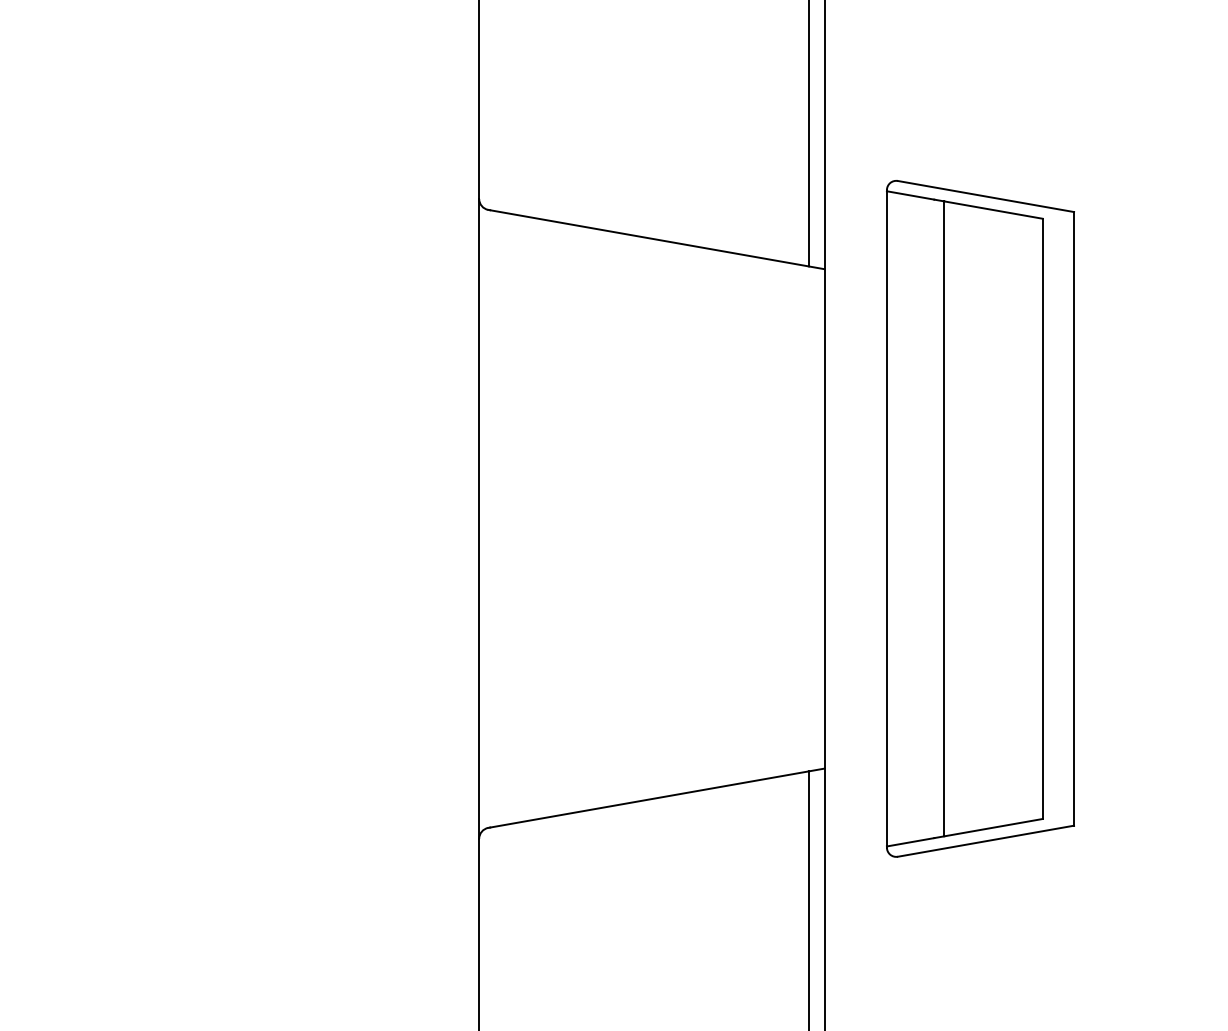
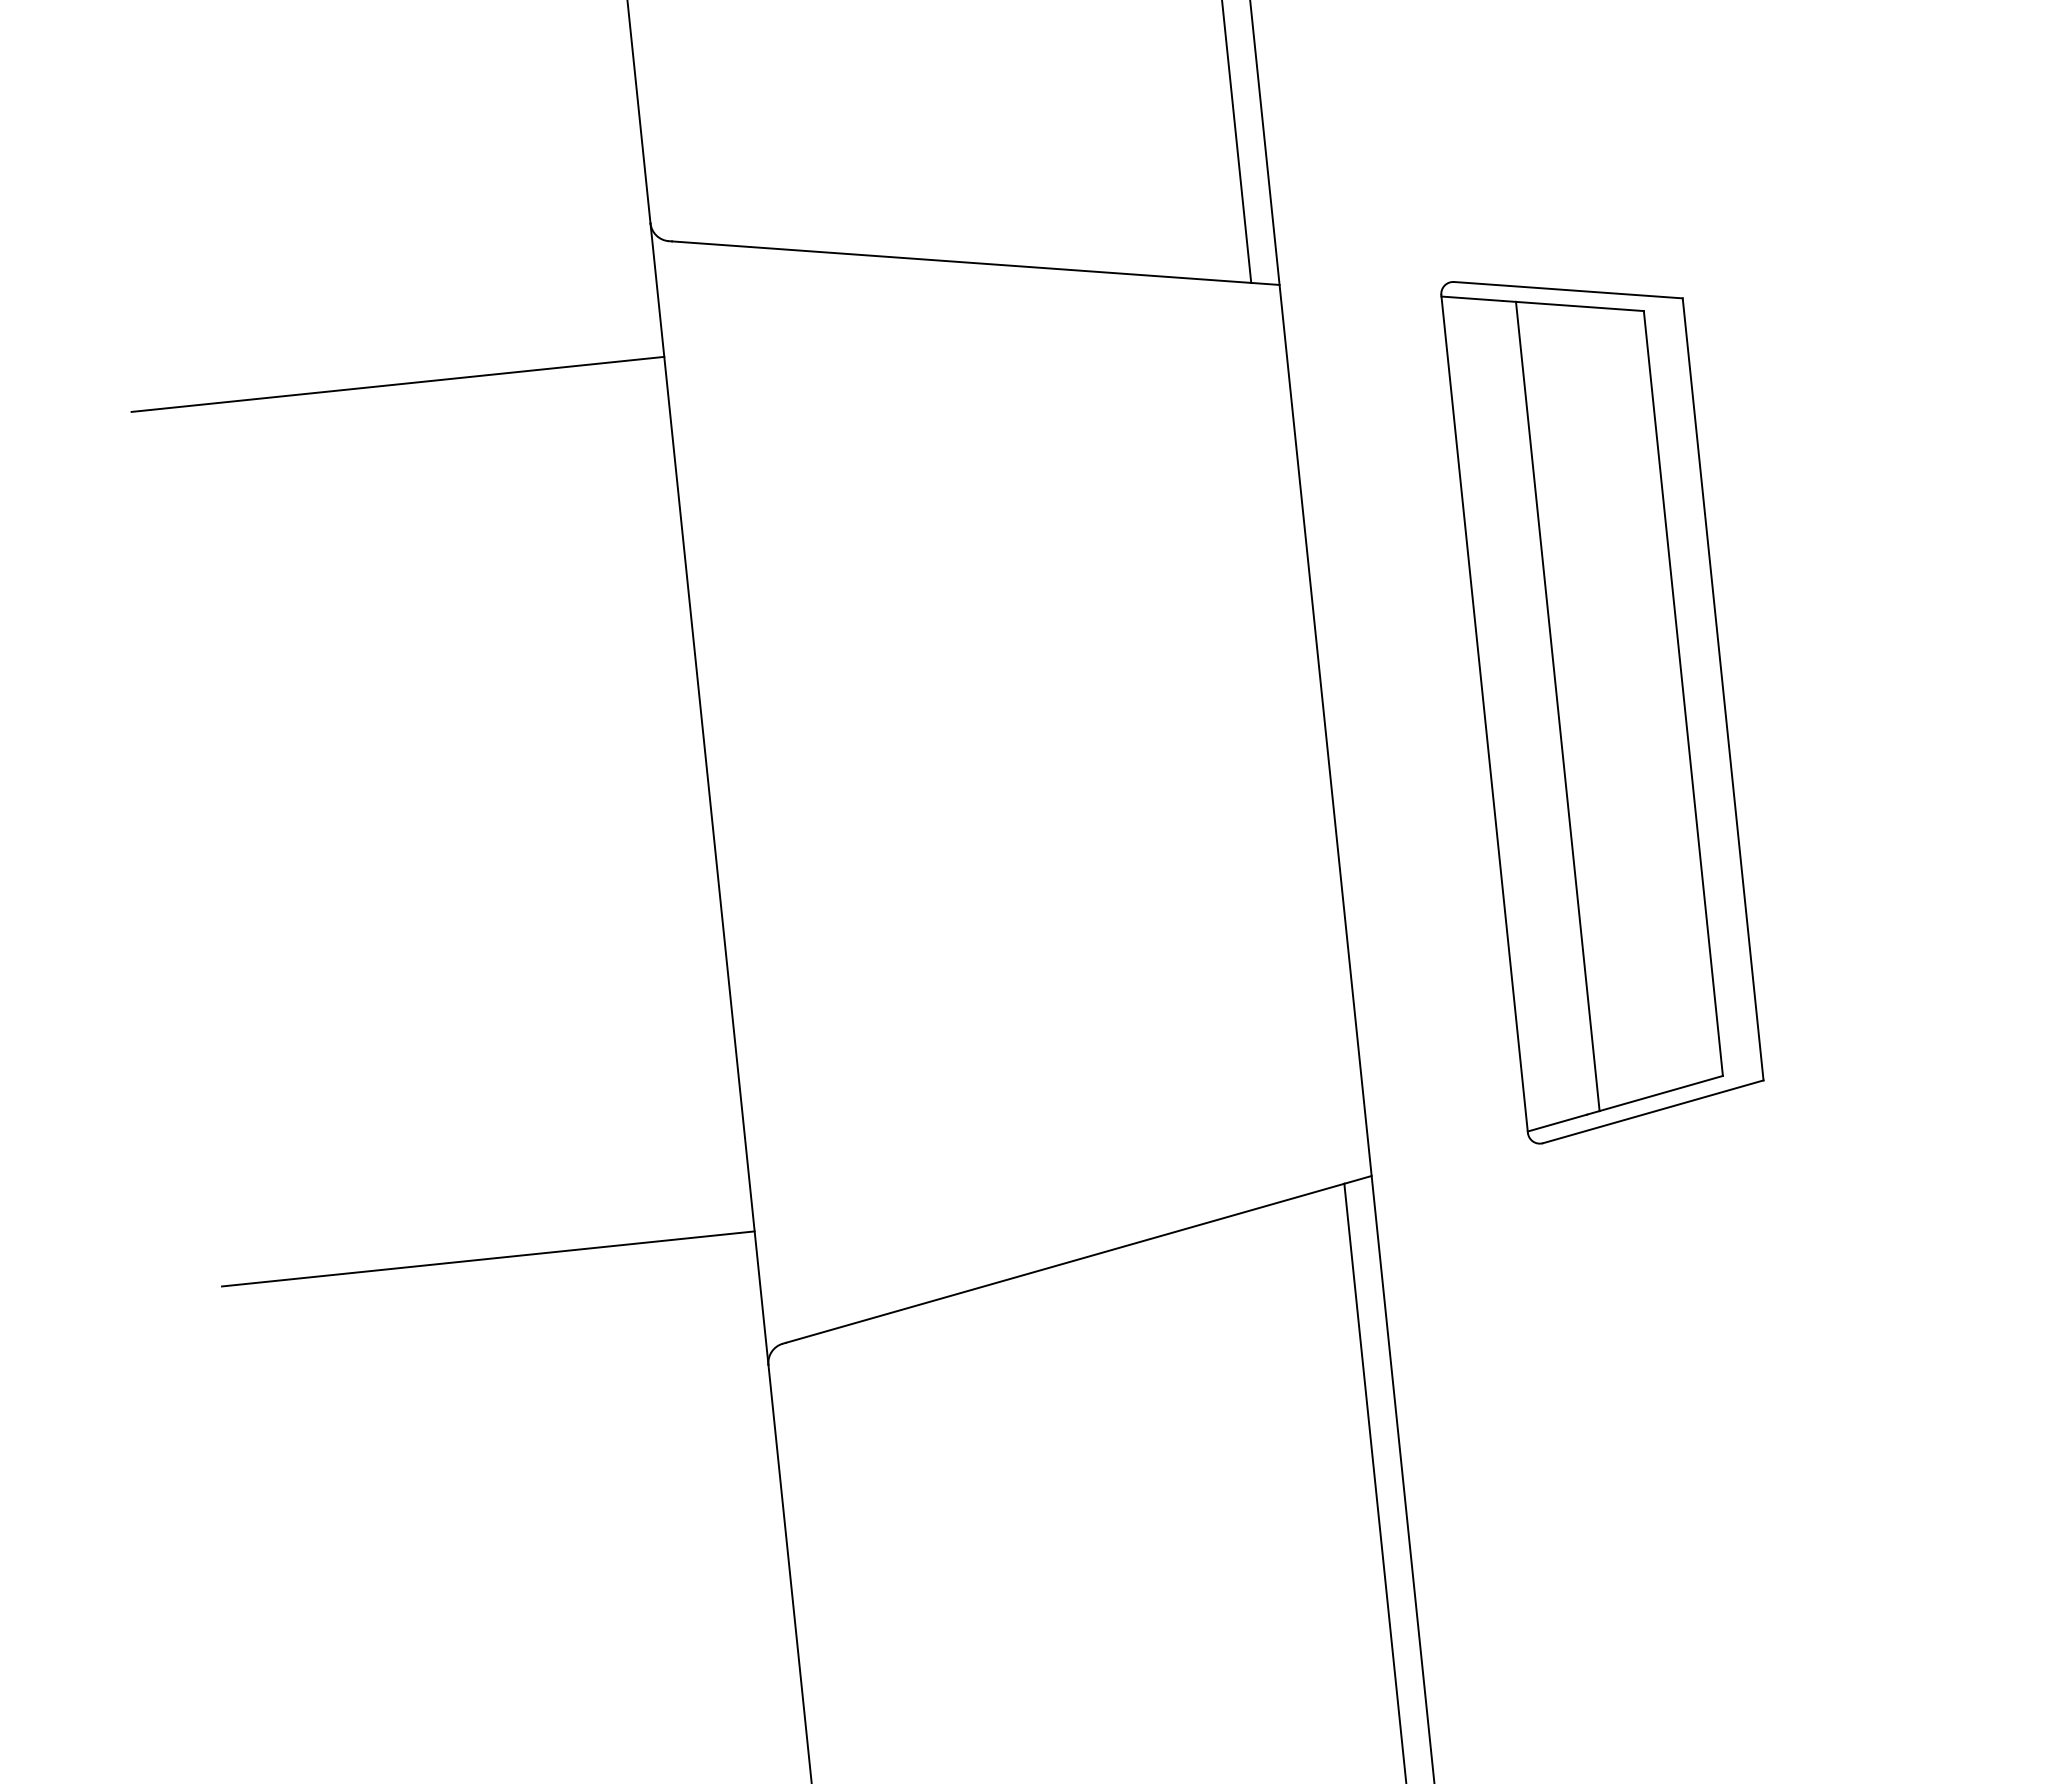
line: (329, 273) -> (397, 383), added
part: (980, 518) -> (1603, 700), size x0.71
line: (329, 763) -> (487, 1258), added

